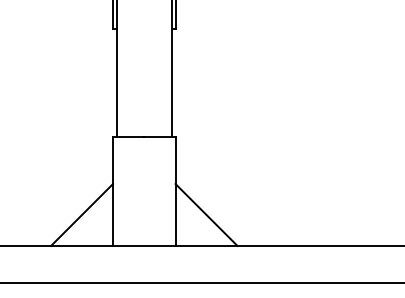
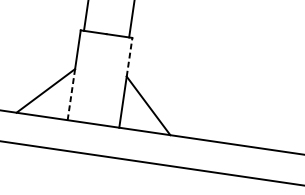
line: (175, 160) -> (129, 57), solid -> dashed
line: (113, 215) -> (71, 95), solid -> dashed

